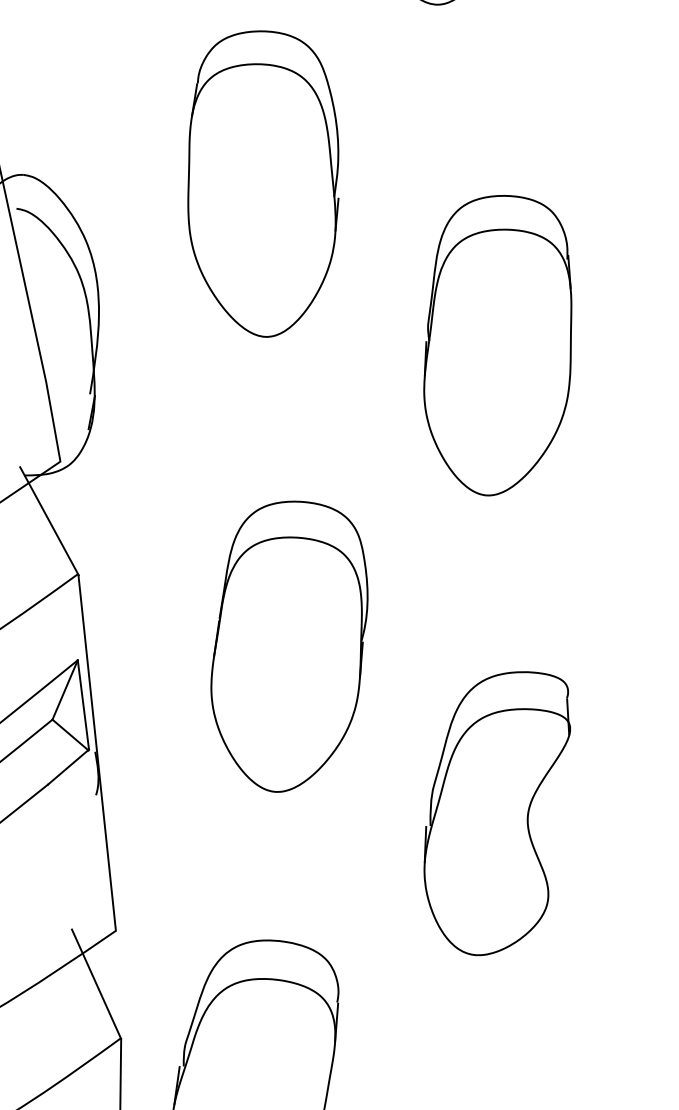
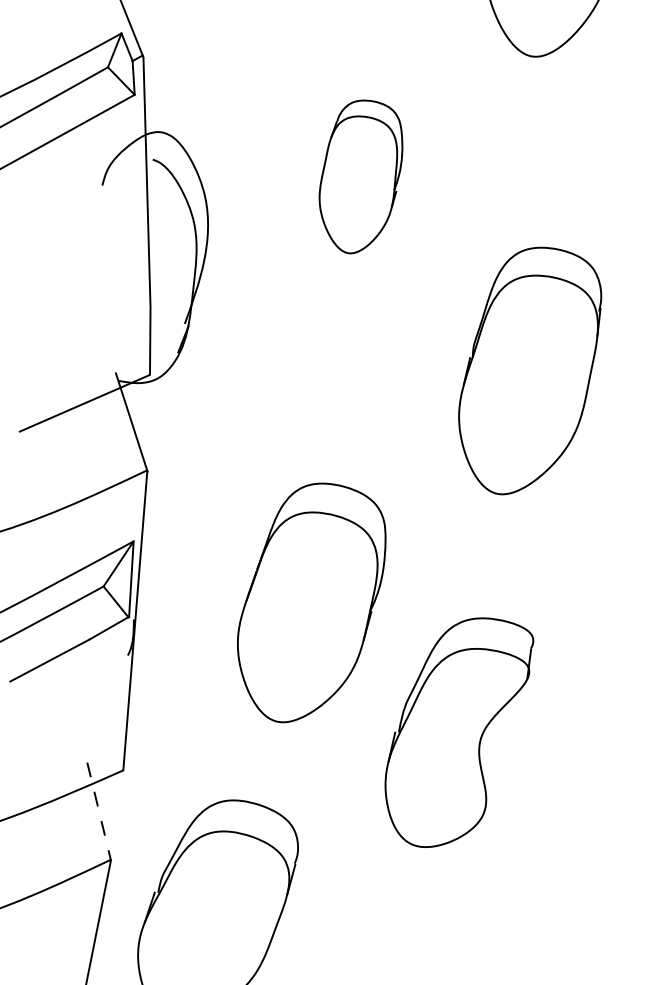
part: (263, 182) -> (360, 176), size x0.6
part: (499, 343) -> (530, 370), moved
part: (290, 644) -> (311, 602), moved
line: (97, 984) -> (99, 811), solid -> dashed

